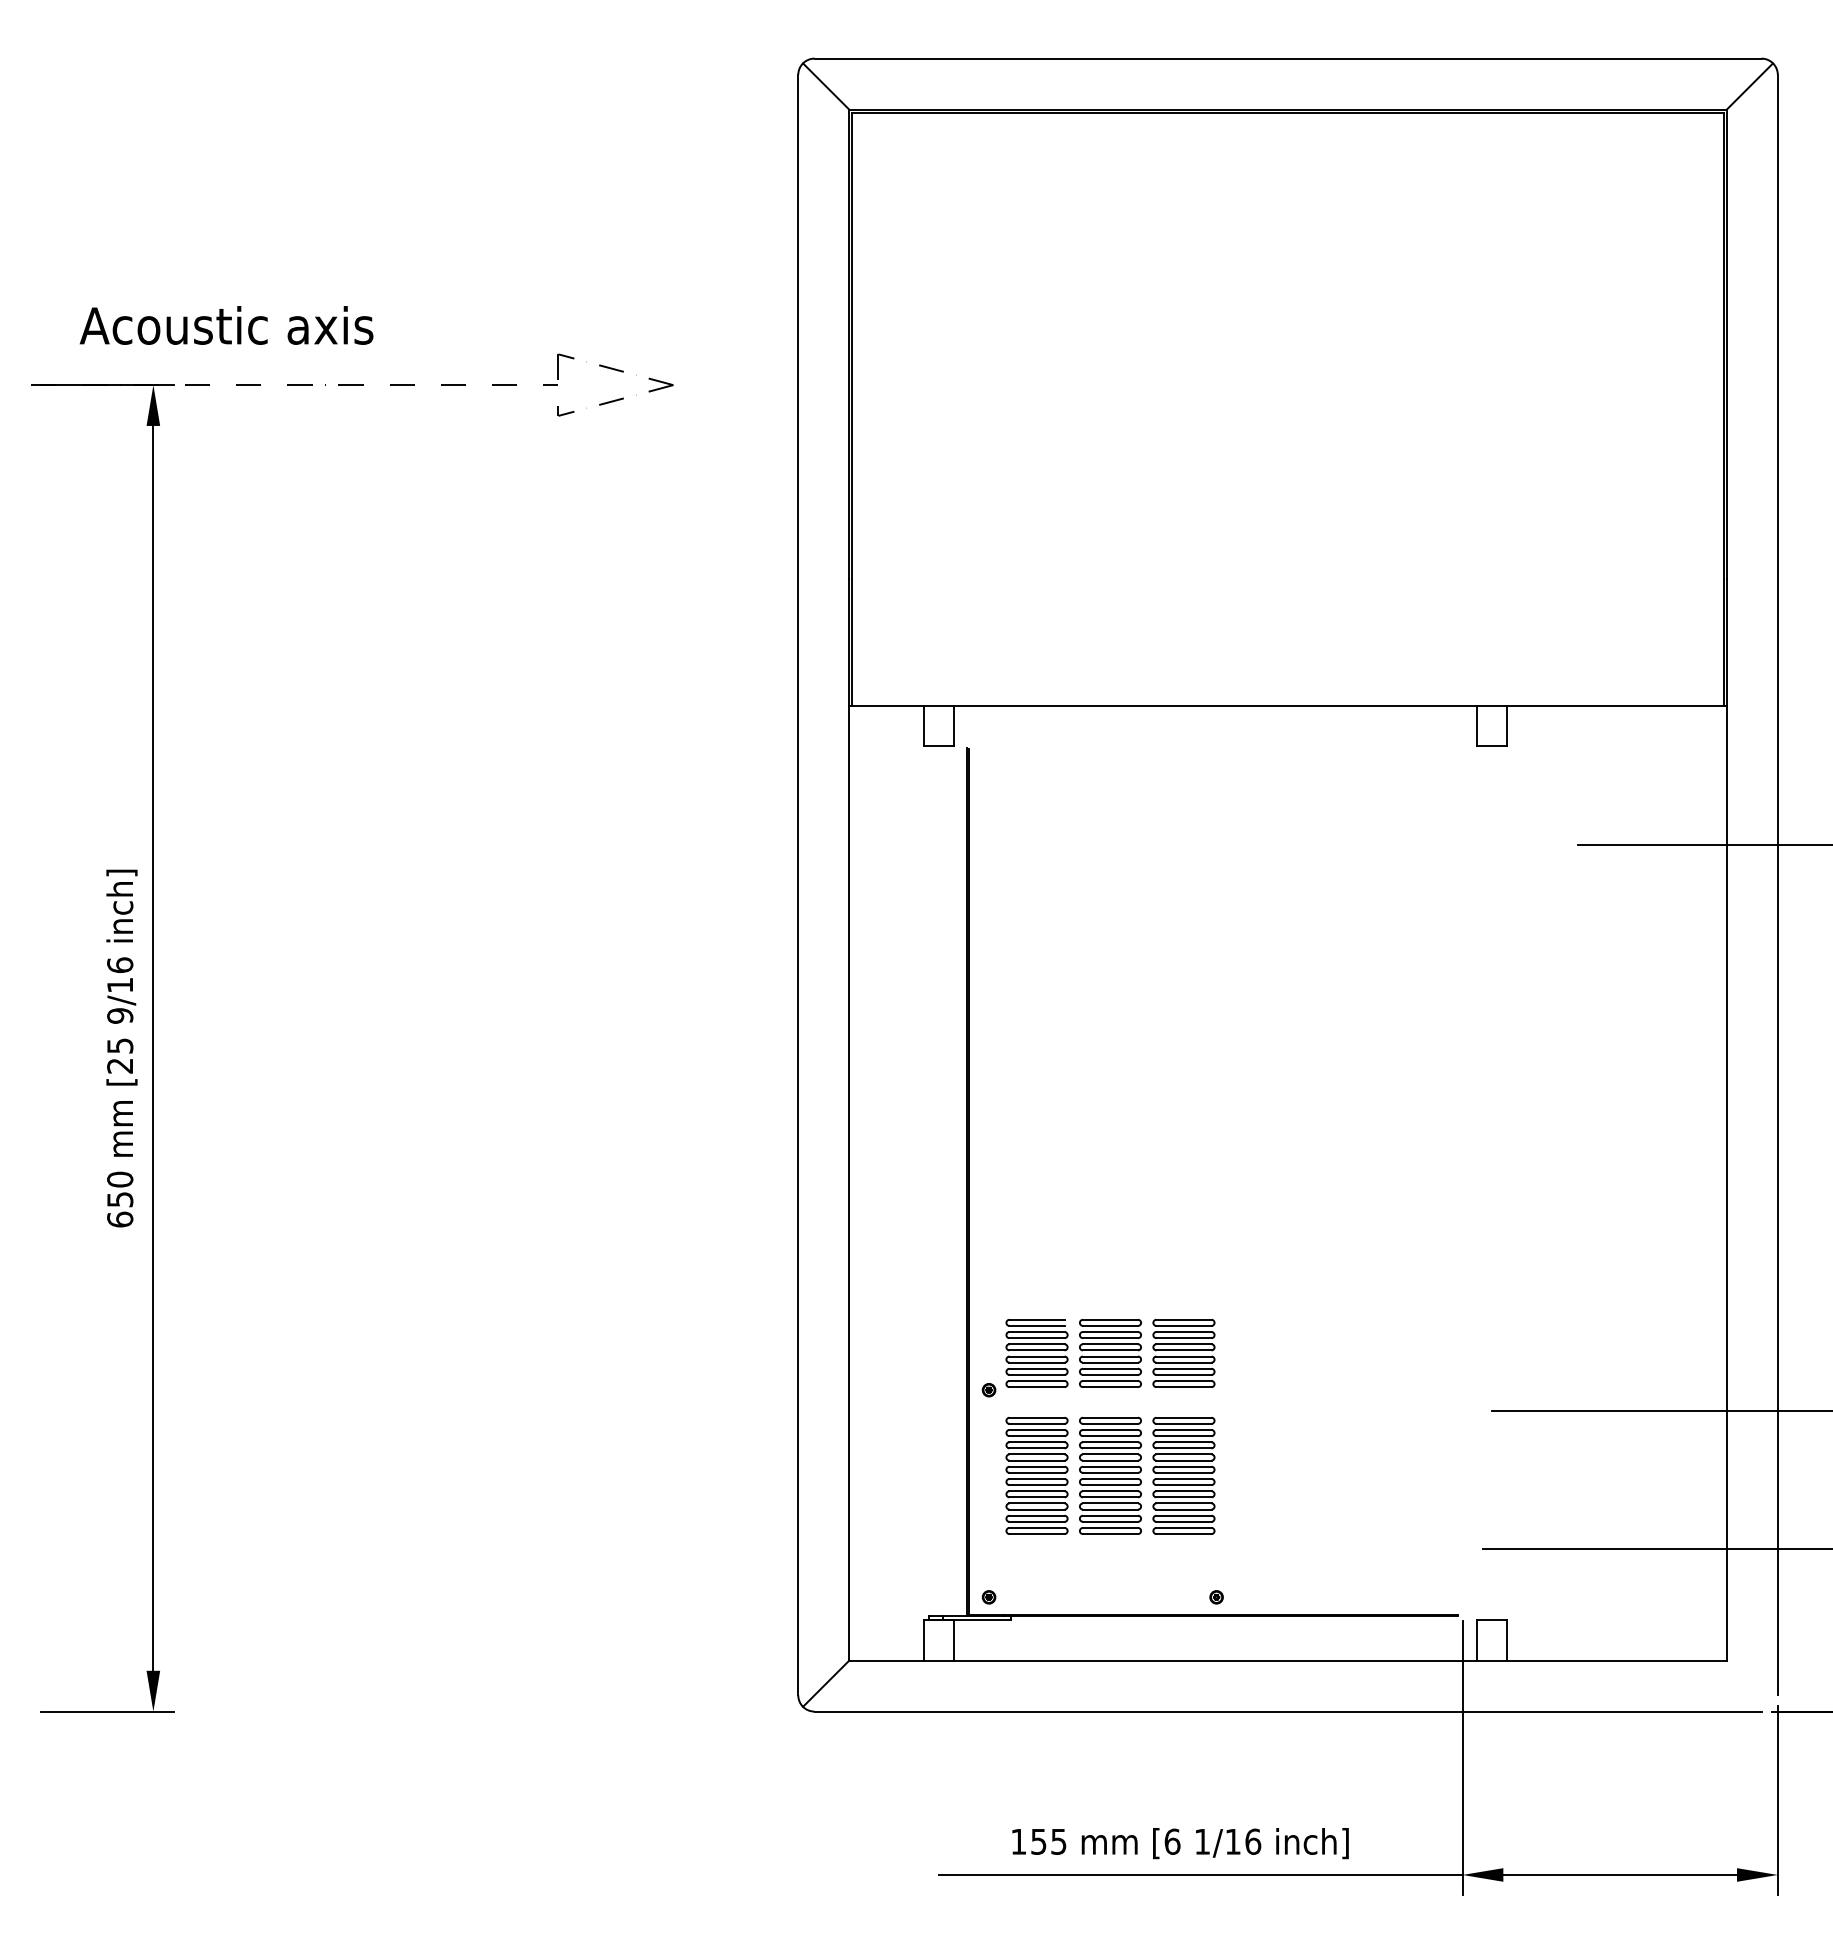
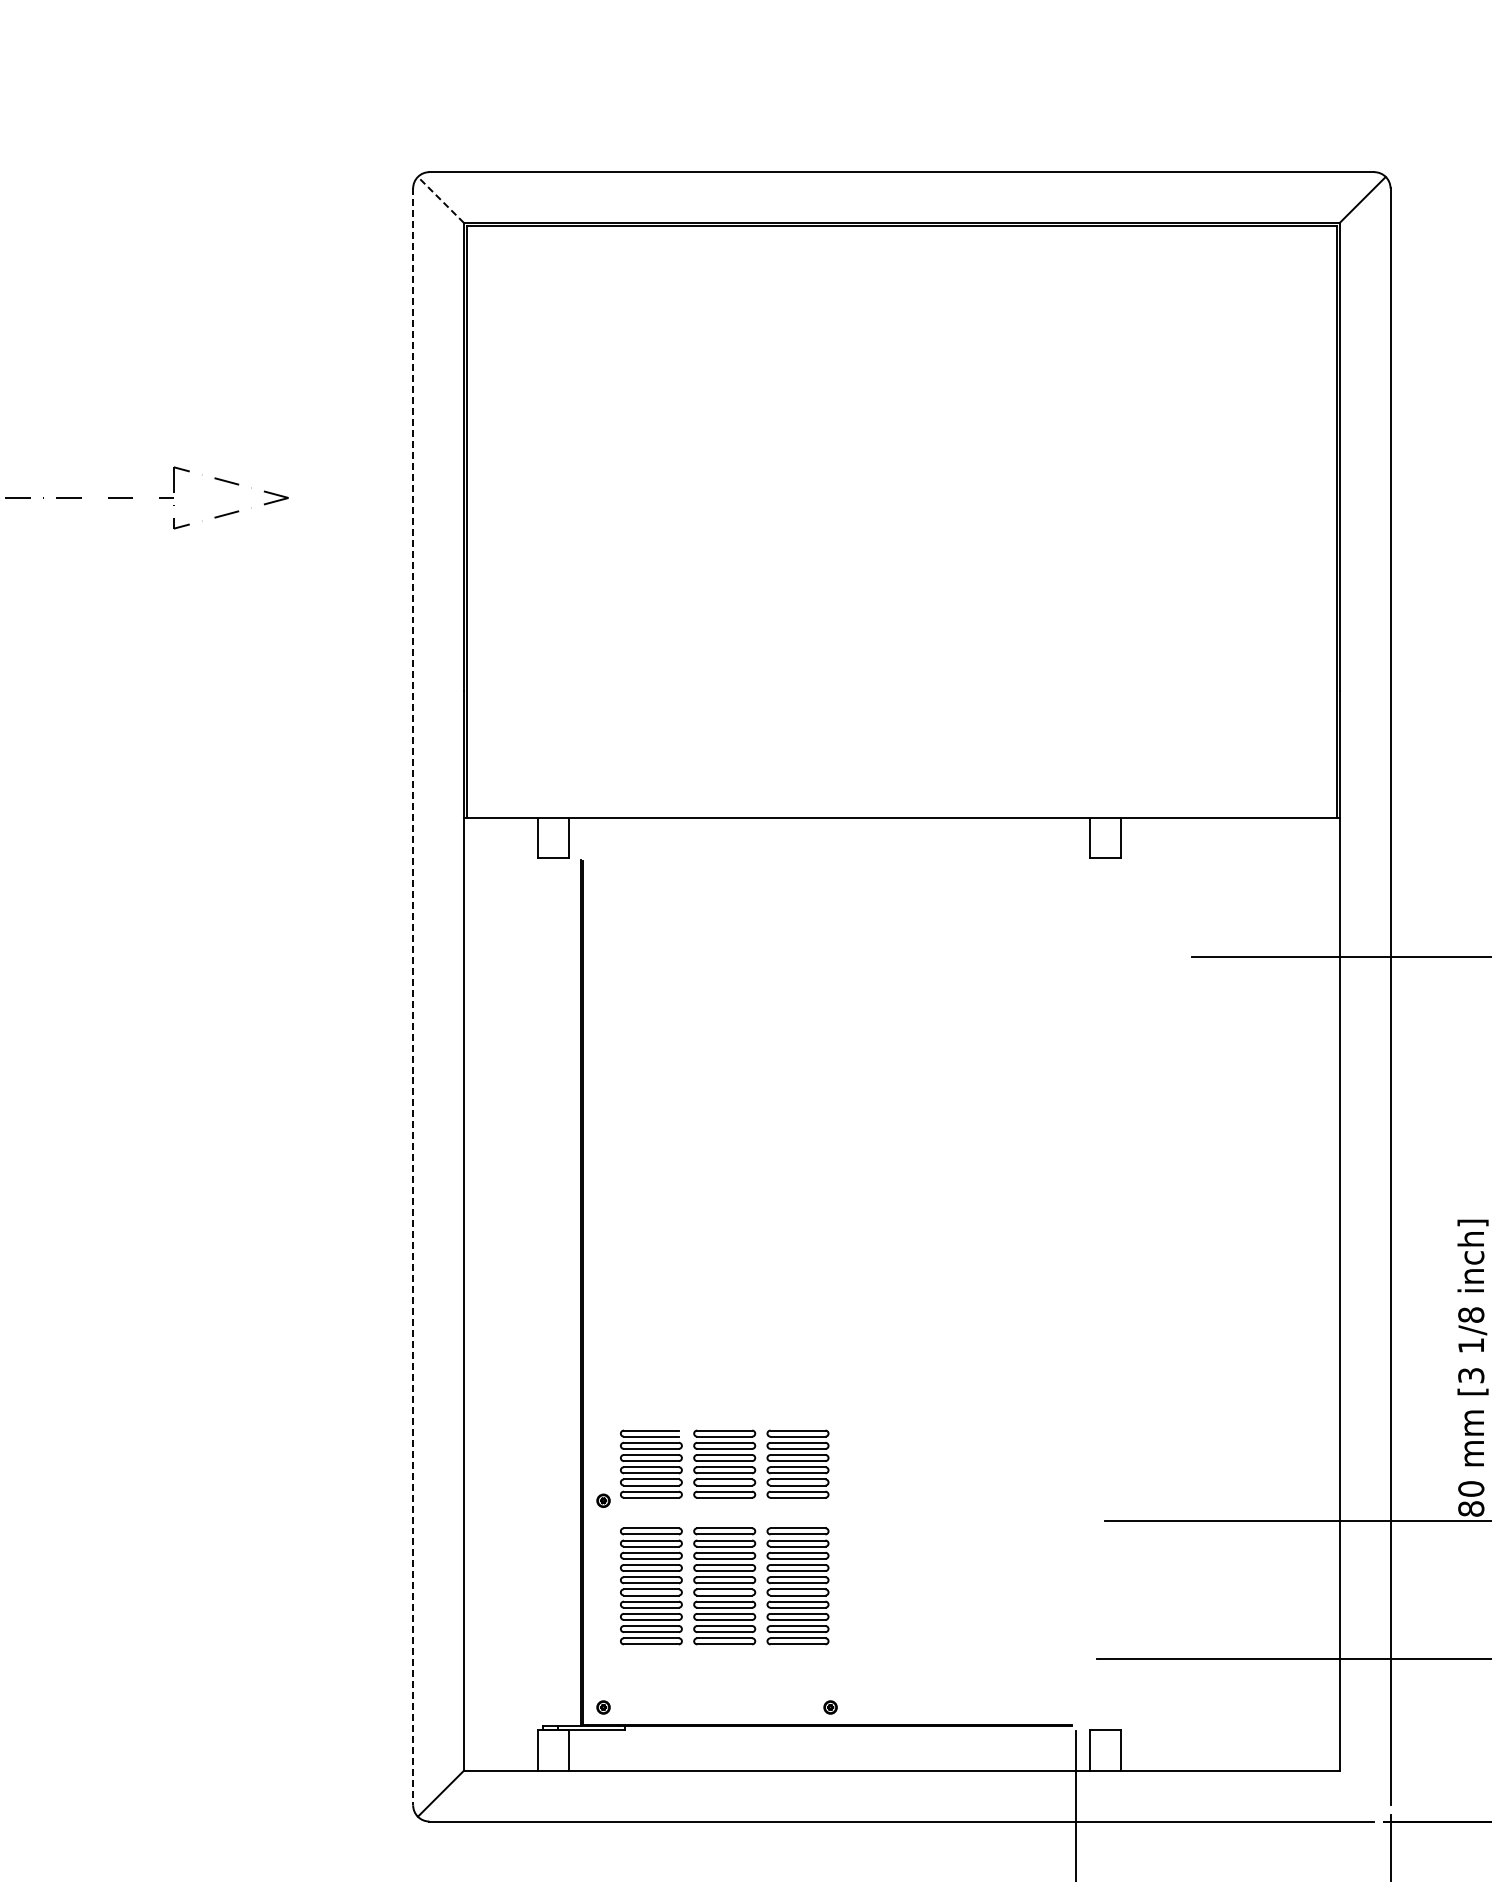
line: (826, 86) -> (441, 199), solid -> dashed
line: (798, 885) -> (413, 997), solid -> dashed

